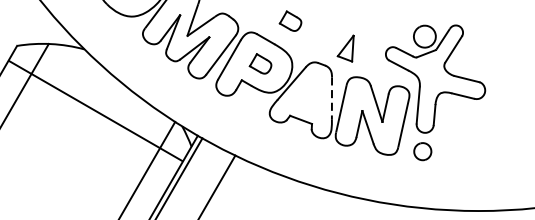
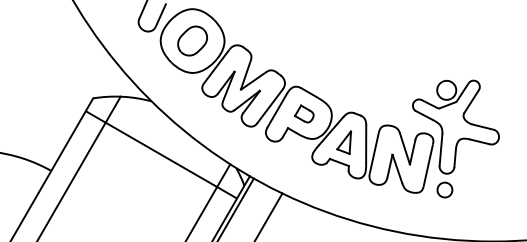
part: (289, 20) -> (329, 76), removed
part: (346, 48) -> (344, 142), moved
line: (332, 99) -> (366, 144), dashed -> solid

